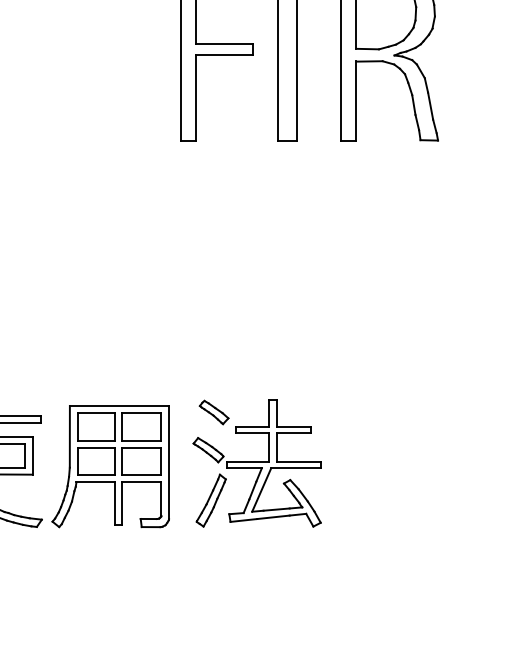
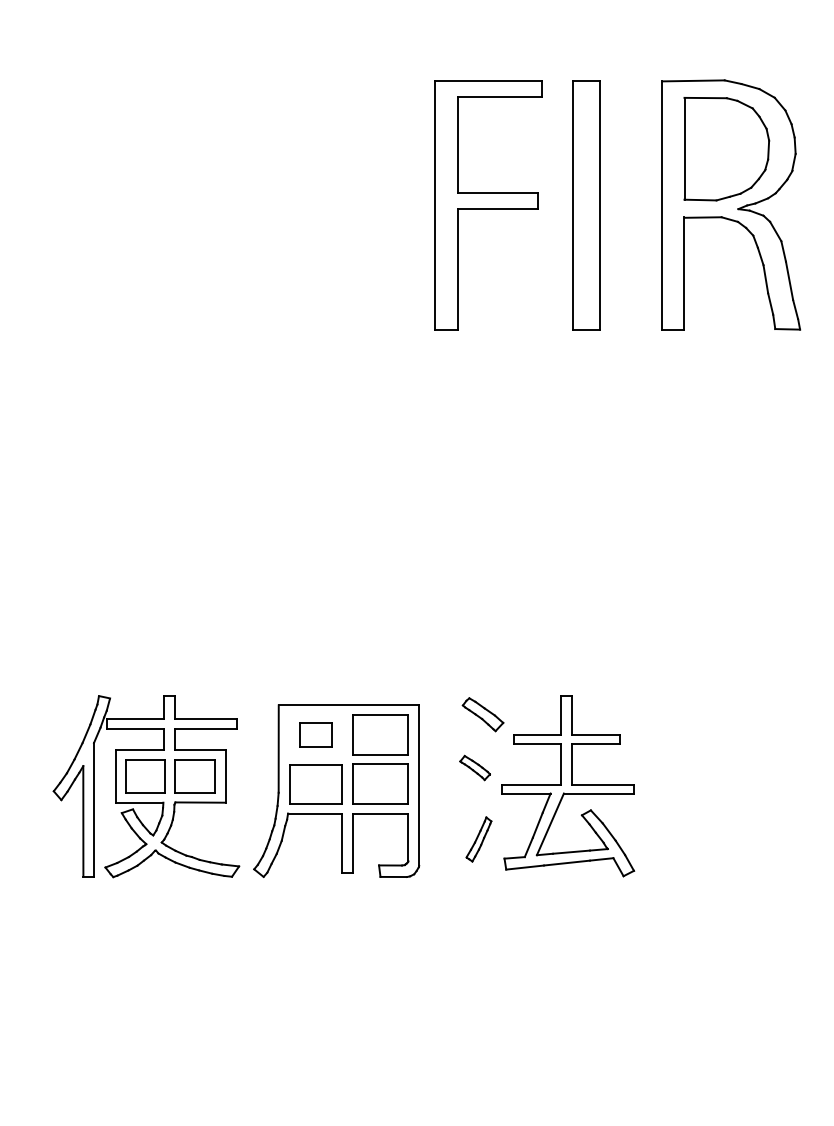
part: (95, 426) -> (315, 734), size x0.6
part: (208, 449) -> (474, 767), size x0.7
part: (210, 500) -> (478, 839), size x0.6

